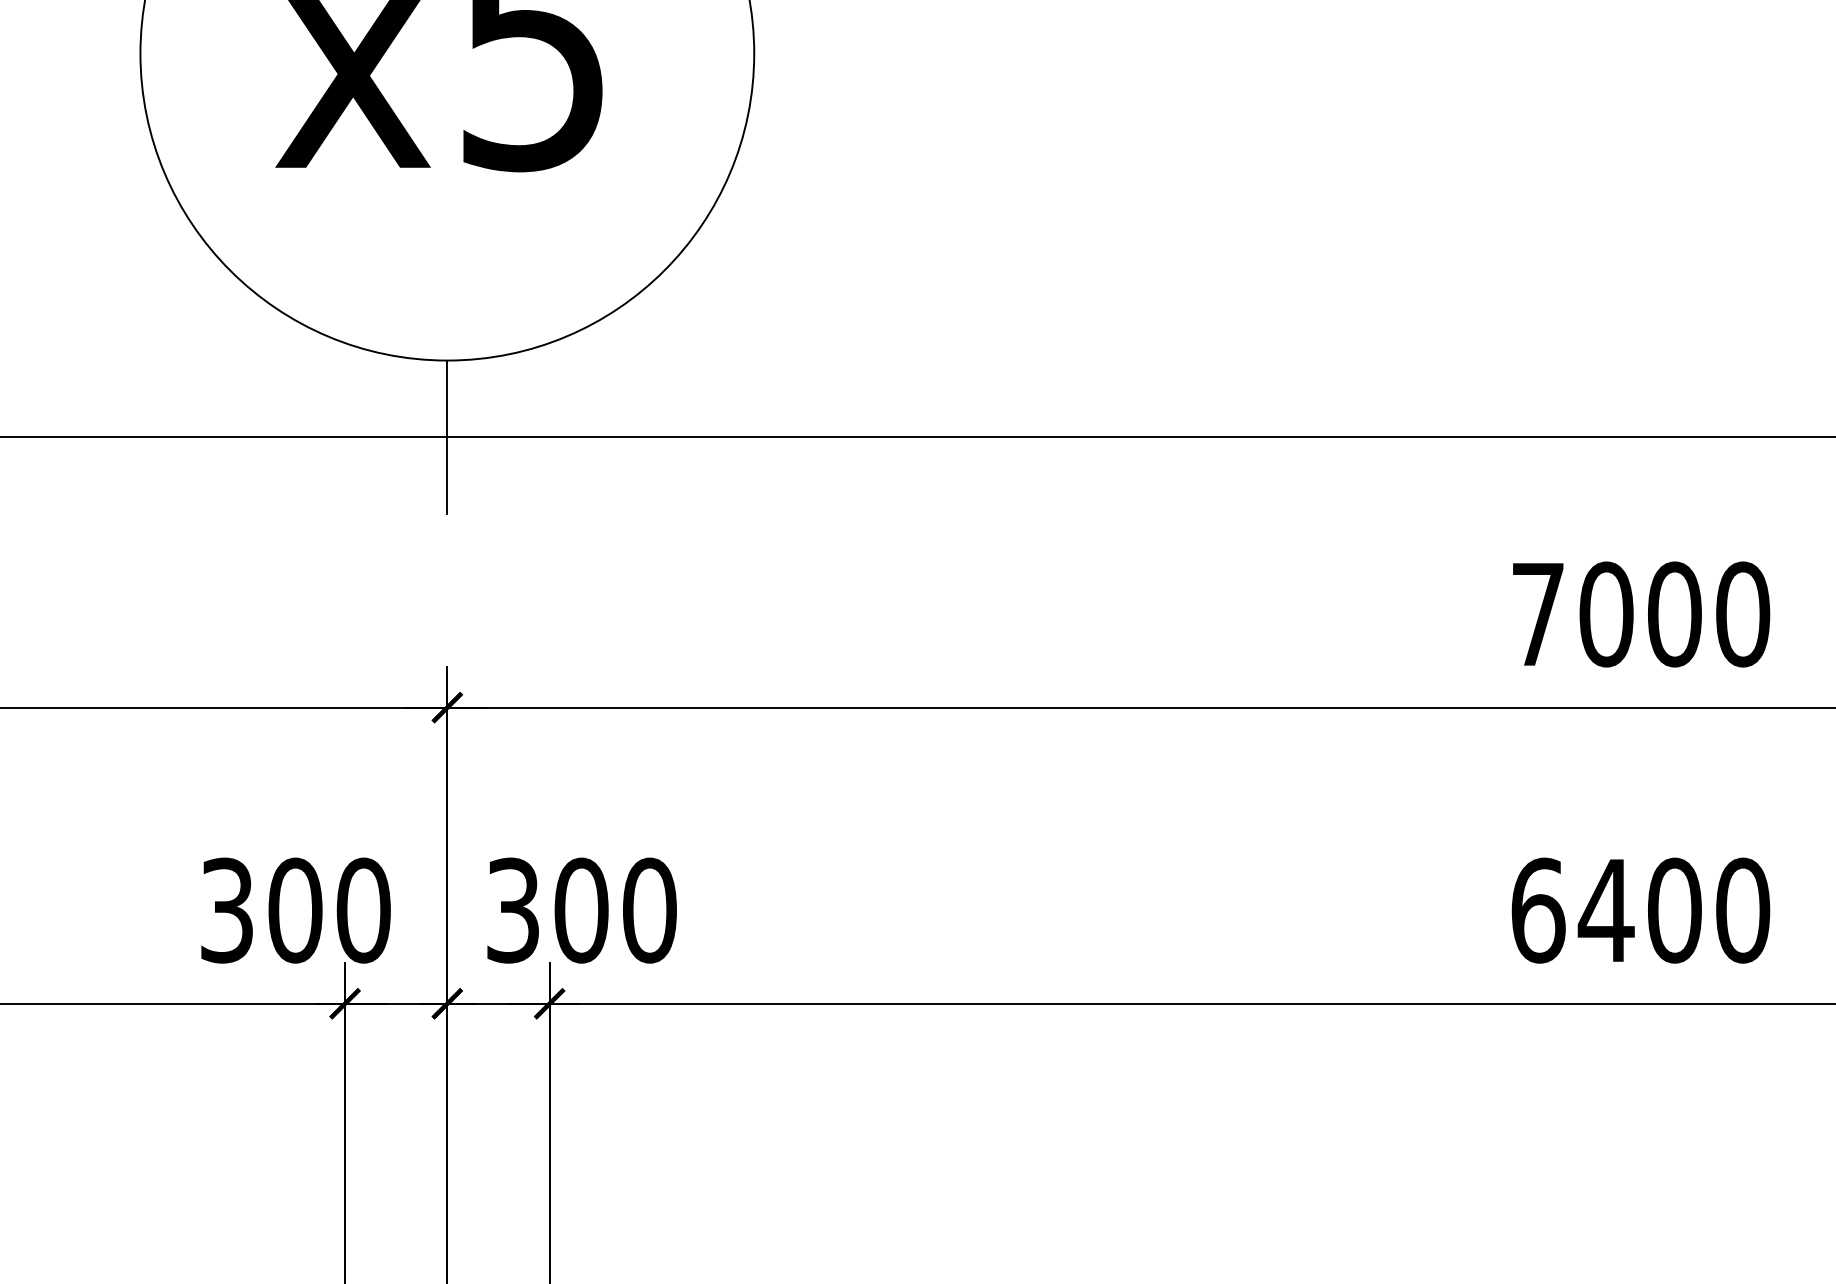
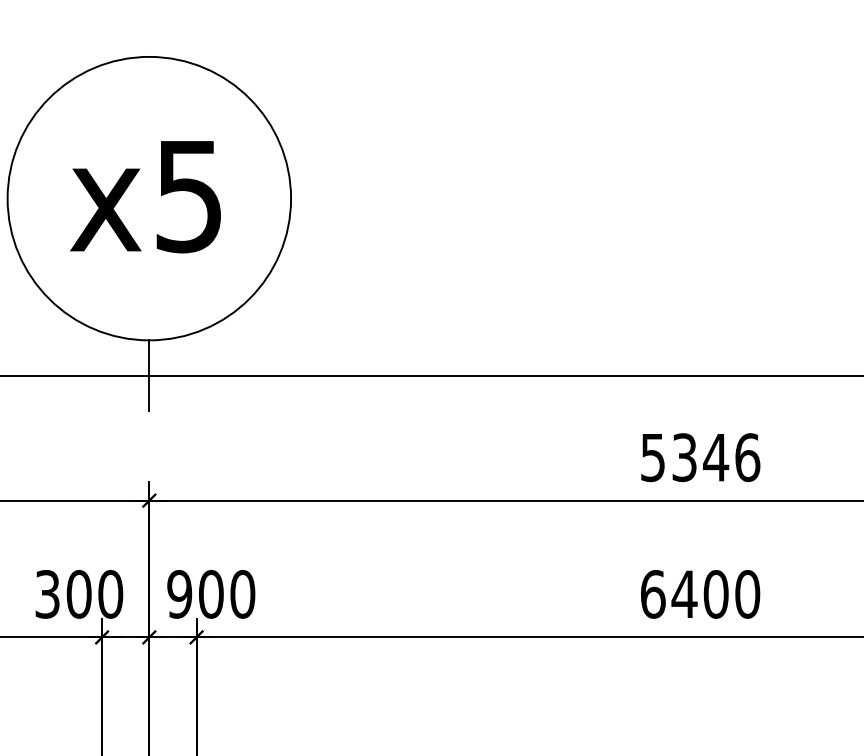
text: (1640, 614) -> (700, 457), 7000 -> 5346
text: (512, 910) -> (179, 594), 300 -> 900

